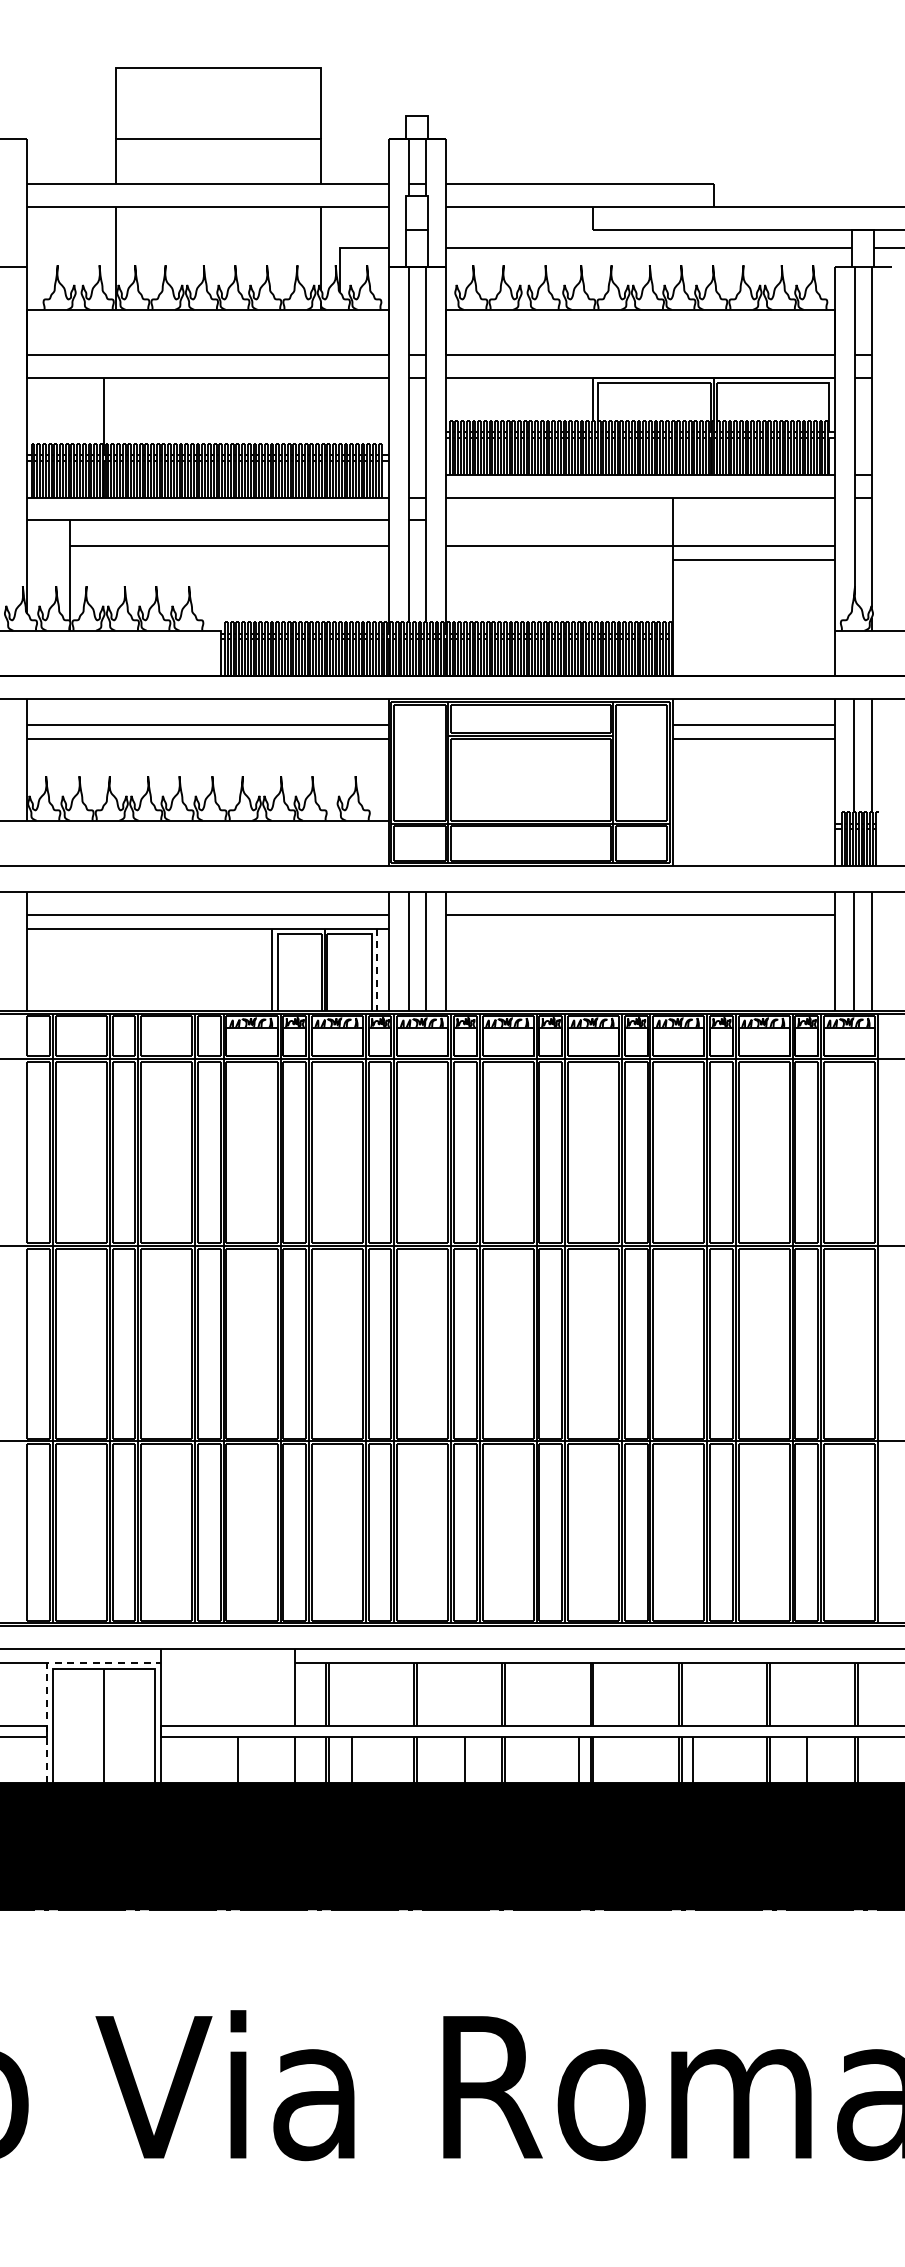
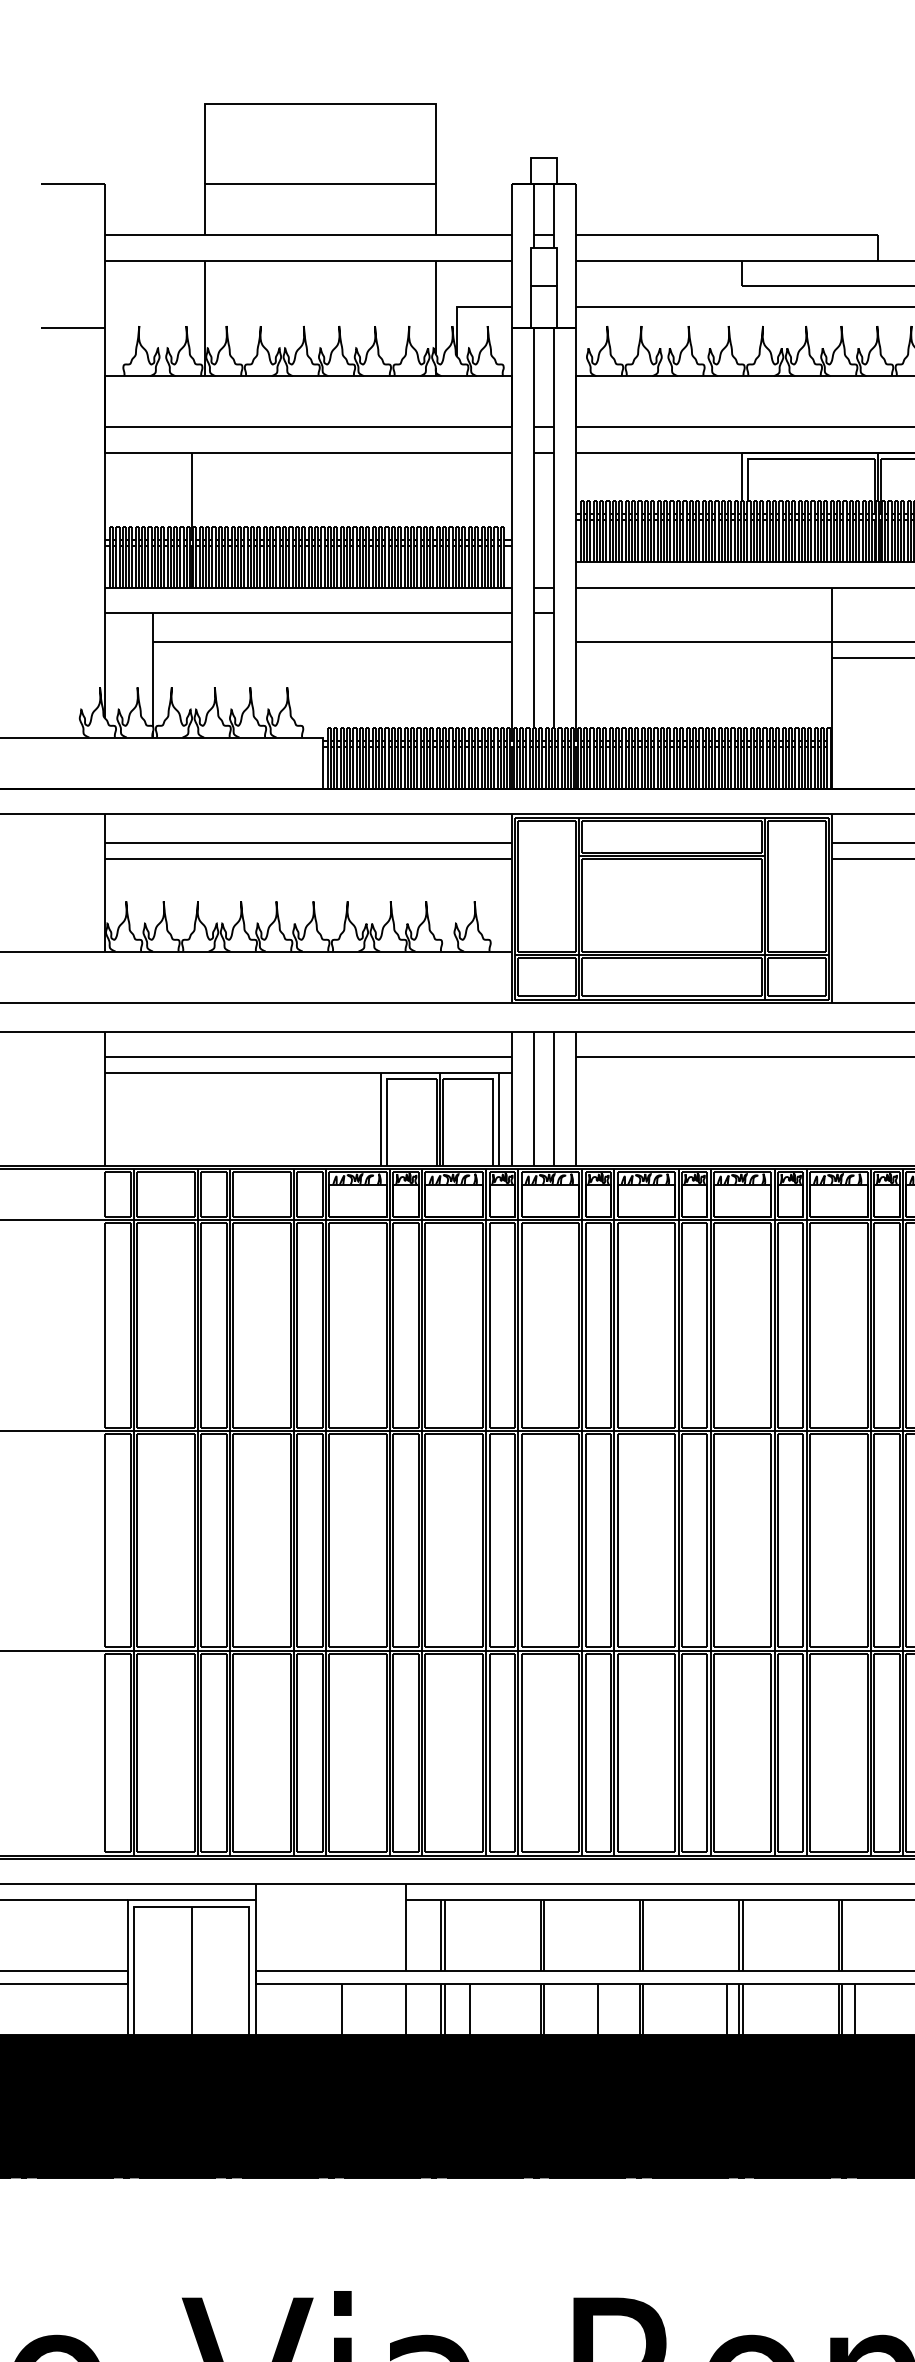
line: (377, 969) -> (499, 1119), dashed -> solid
line: (47, 1665) -> (127, 1902), dashed -> solid

